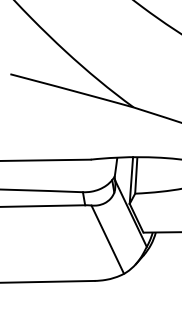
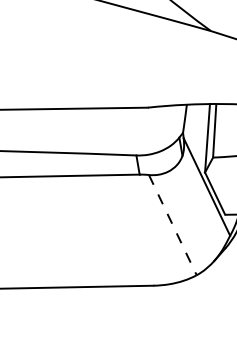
line: (107, 239) -> (172, 224), solid -> dashed

